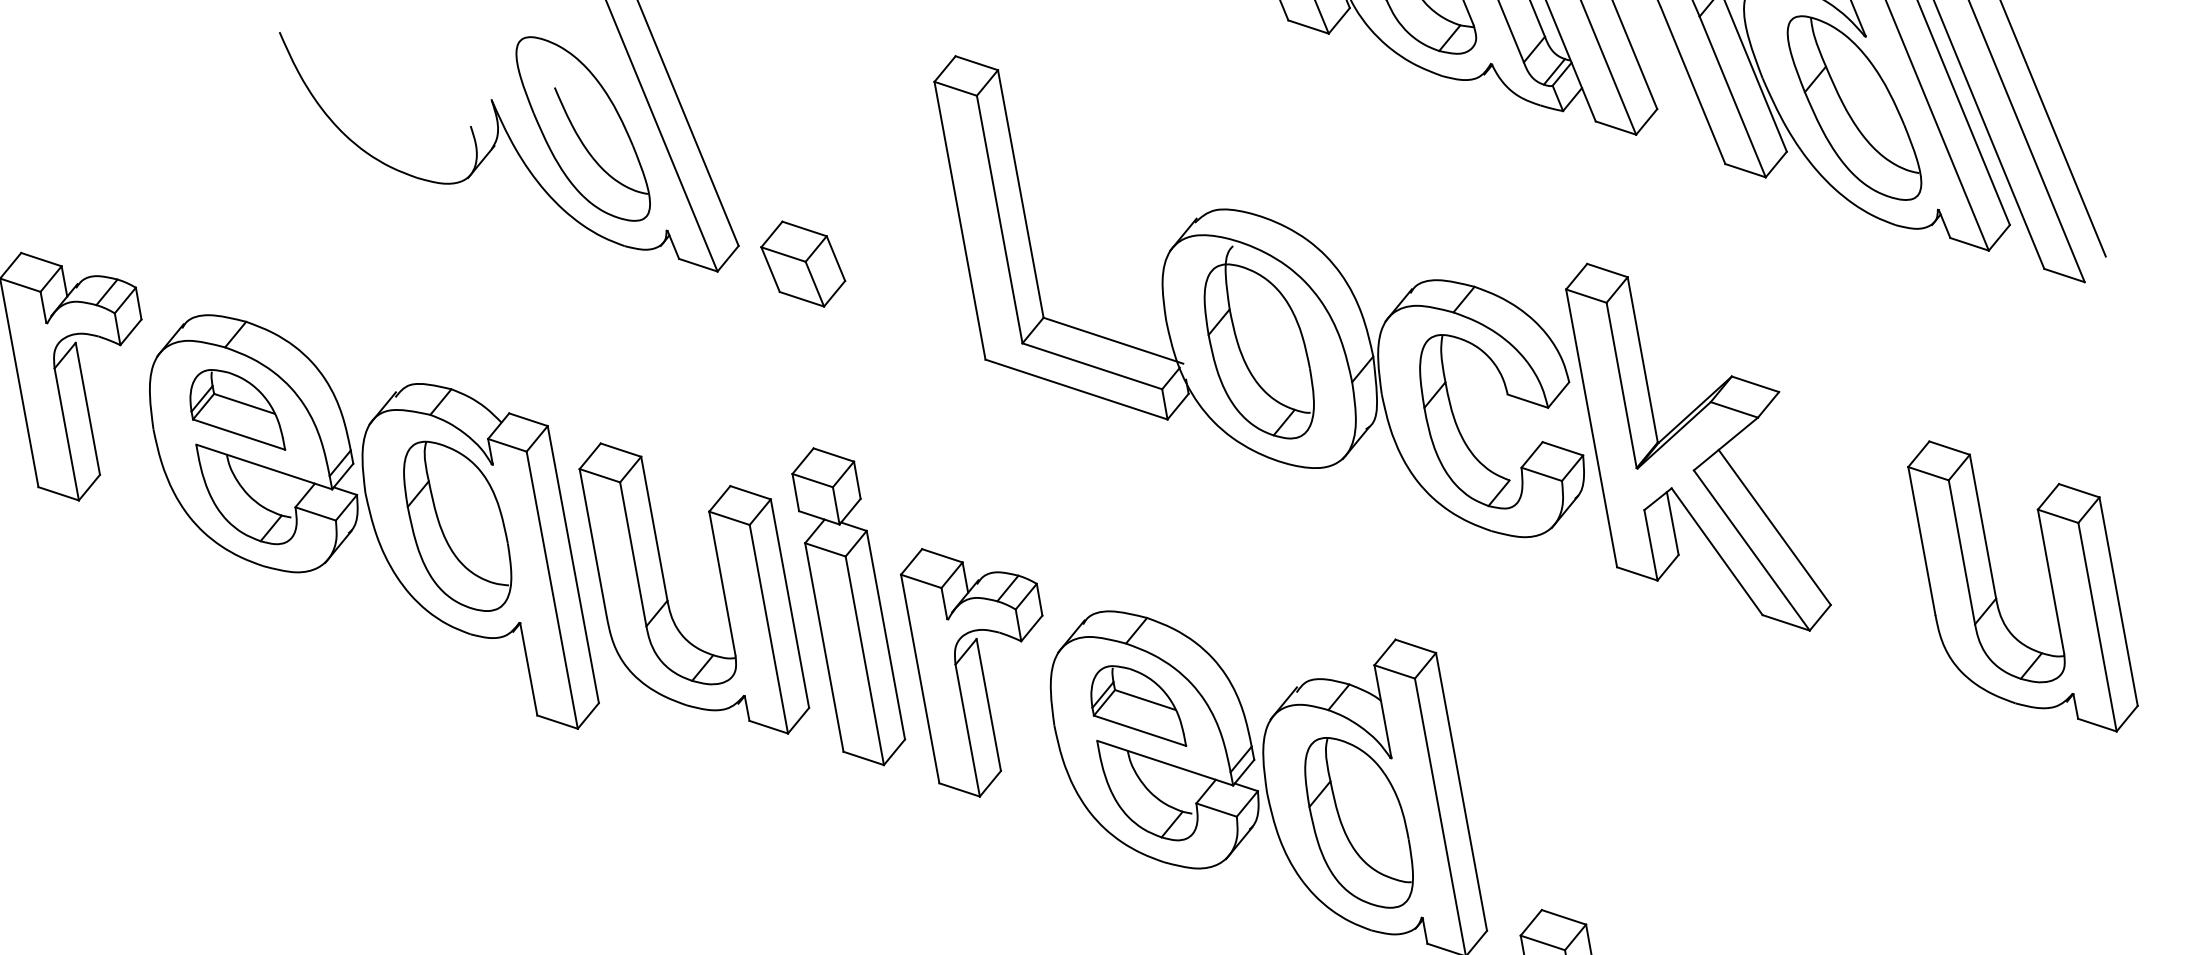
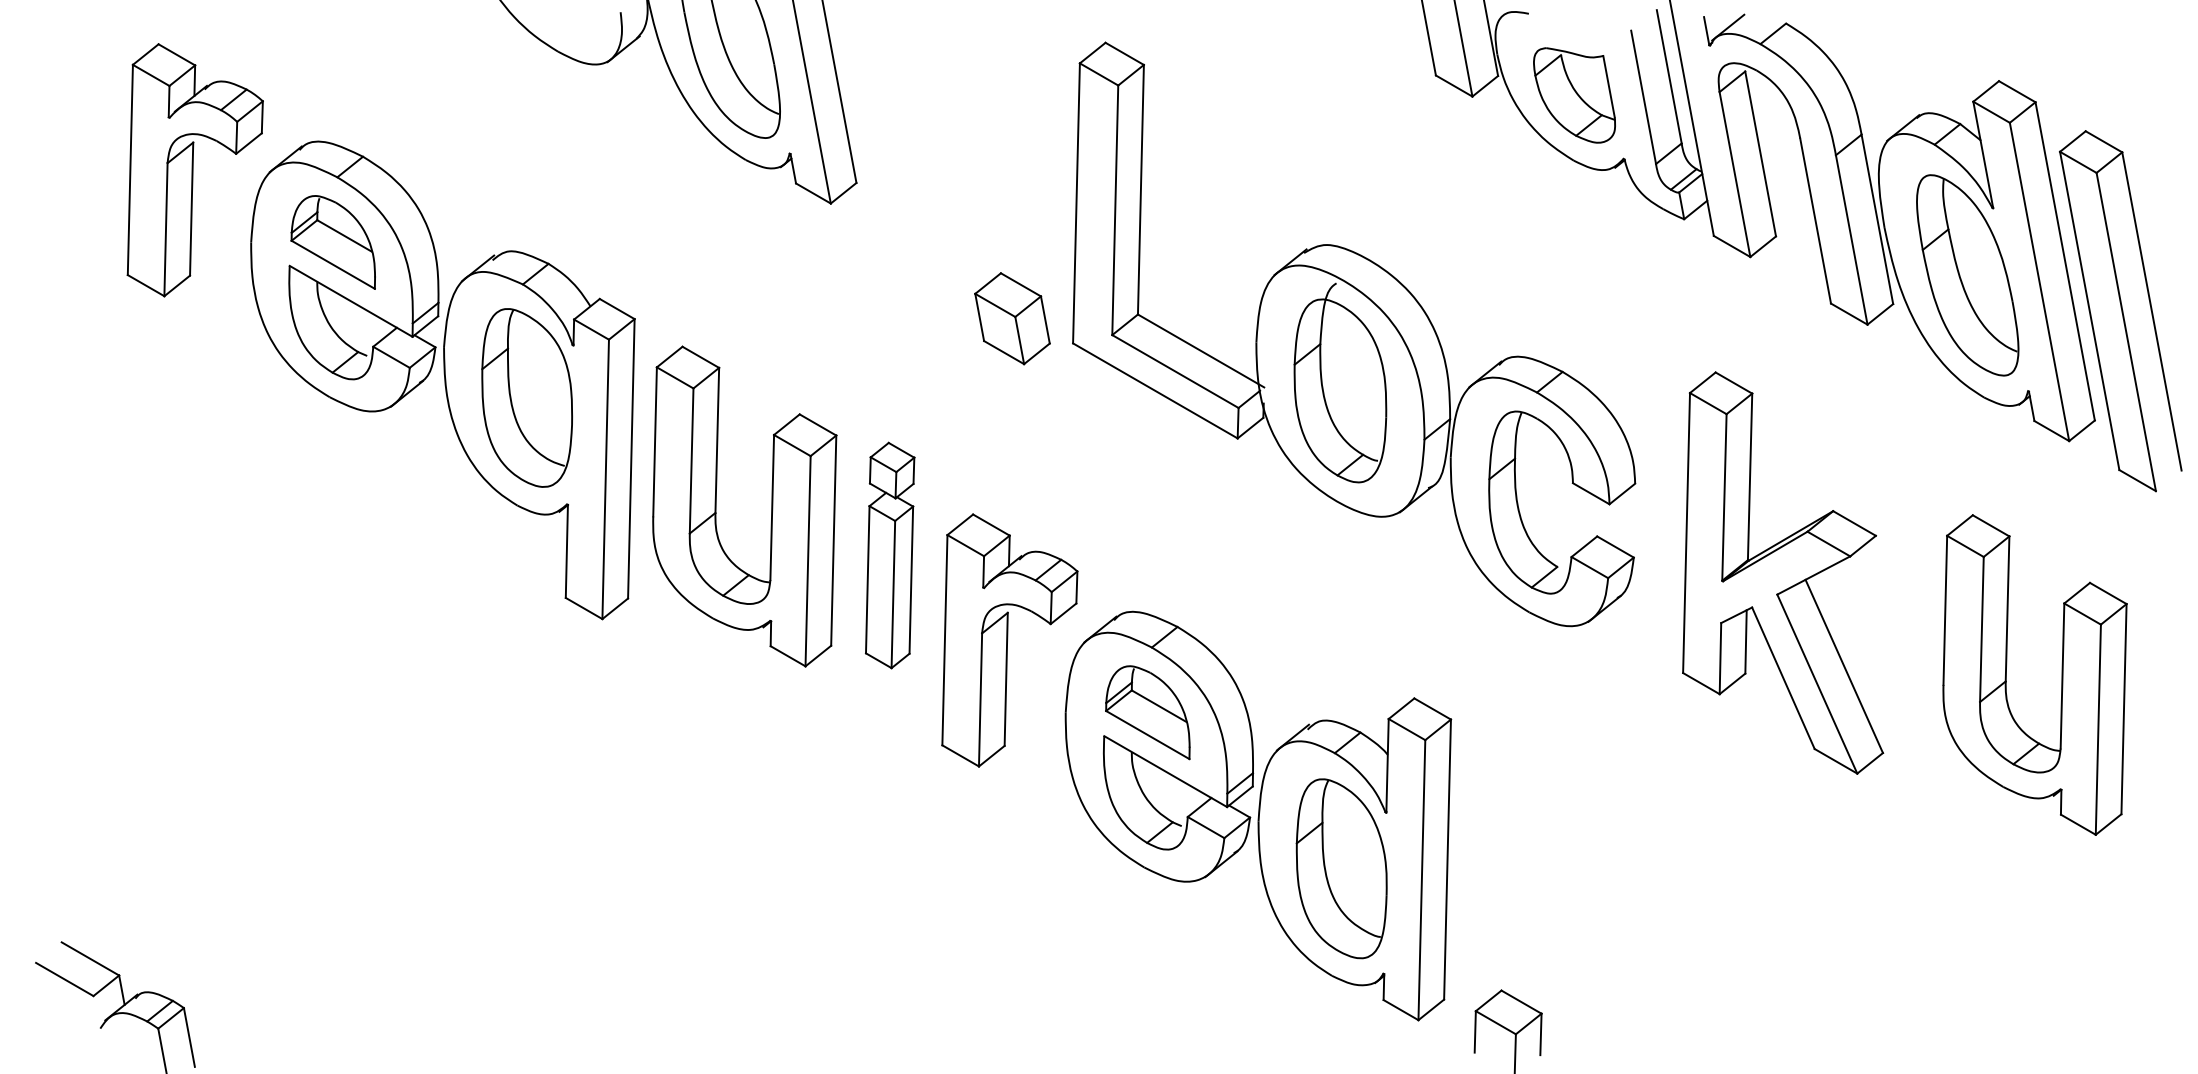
part: (803, 263) -> (1012, 318), moved
part: (1695, 447) -> (1783, 572), moved
part: (2049, 580) -> (2061, 674), moved
part: (848, 606) -> (889, 555), size x0.7

